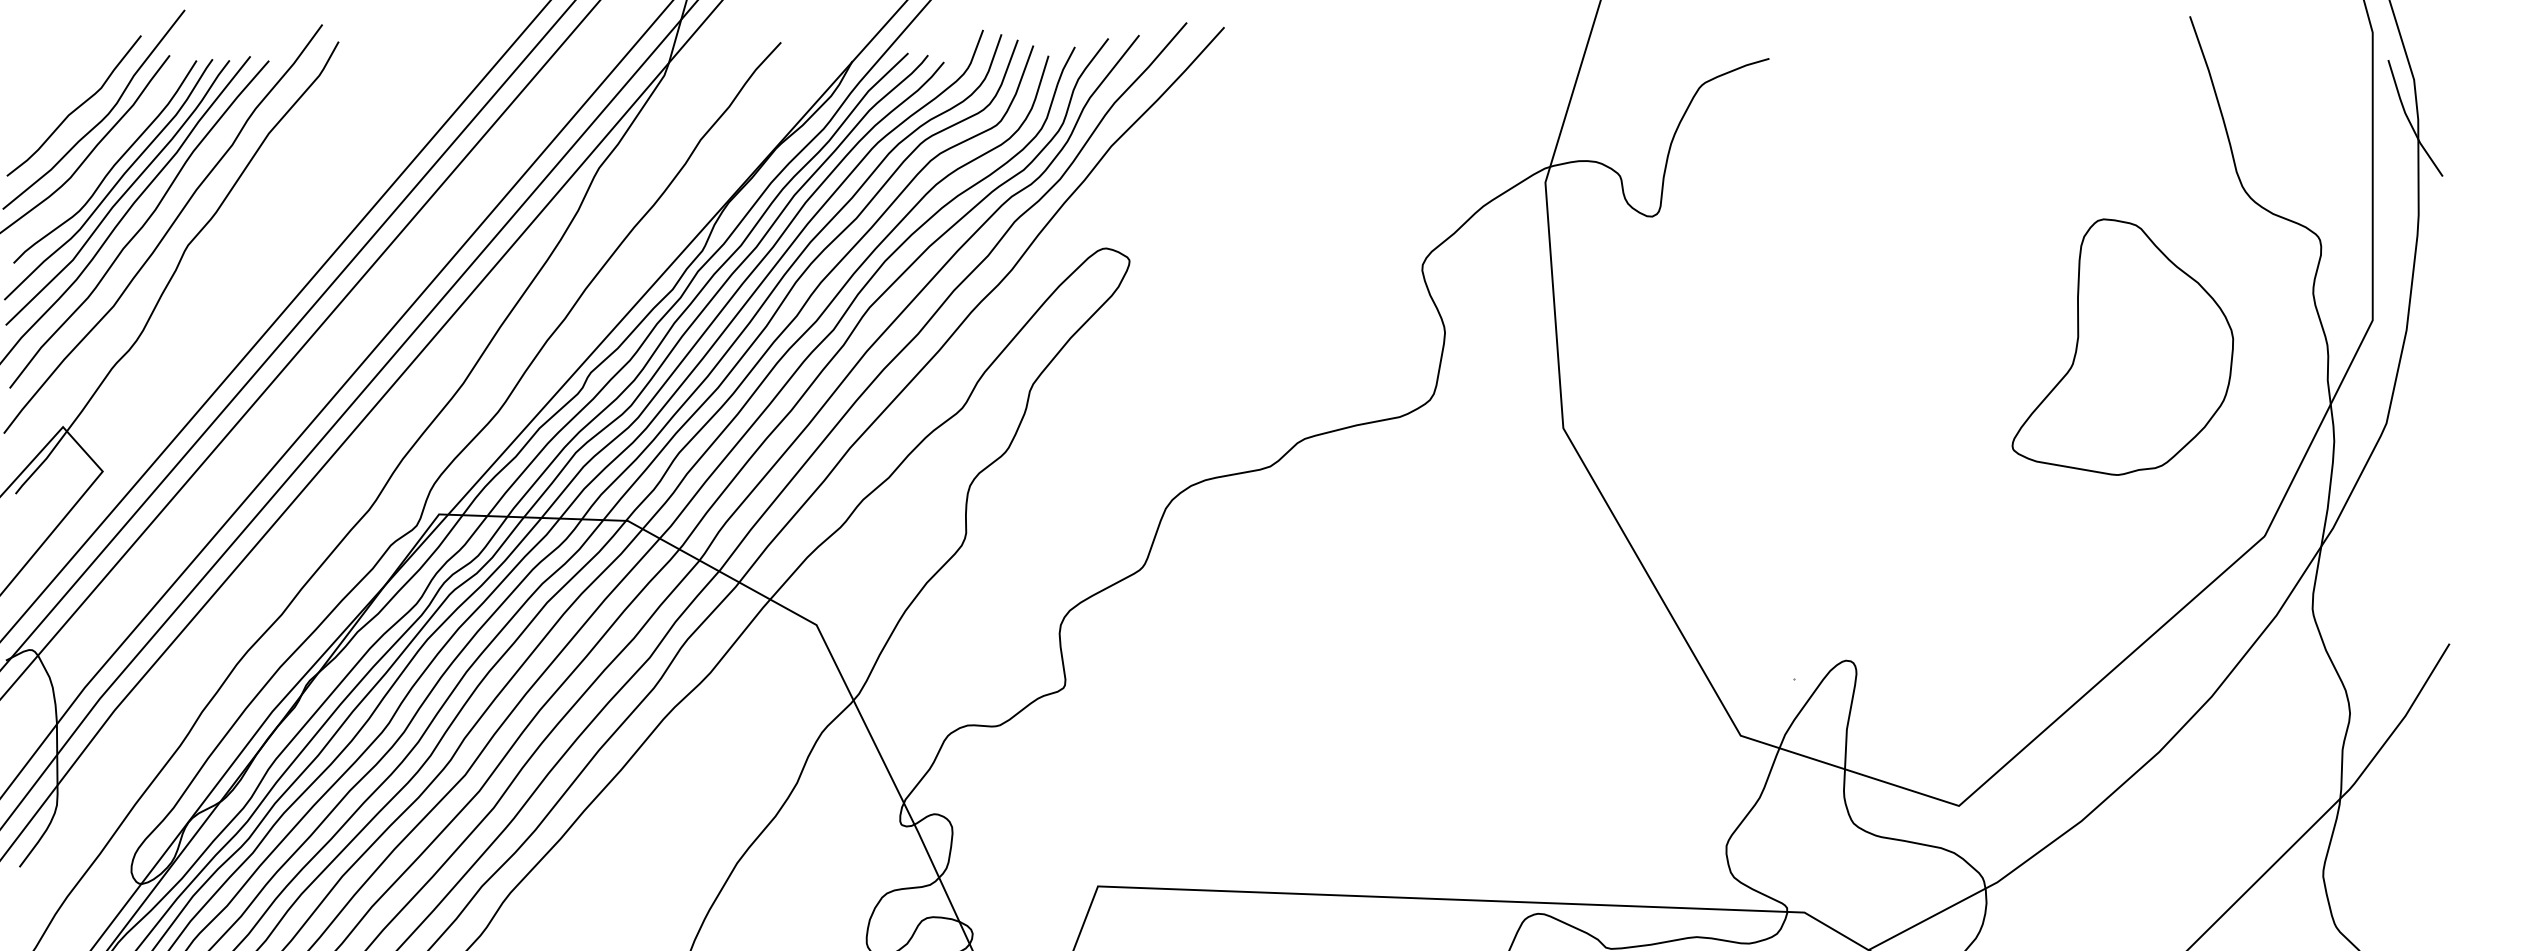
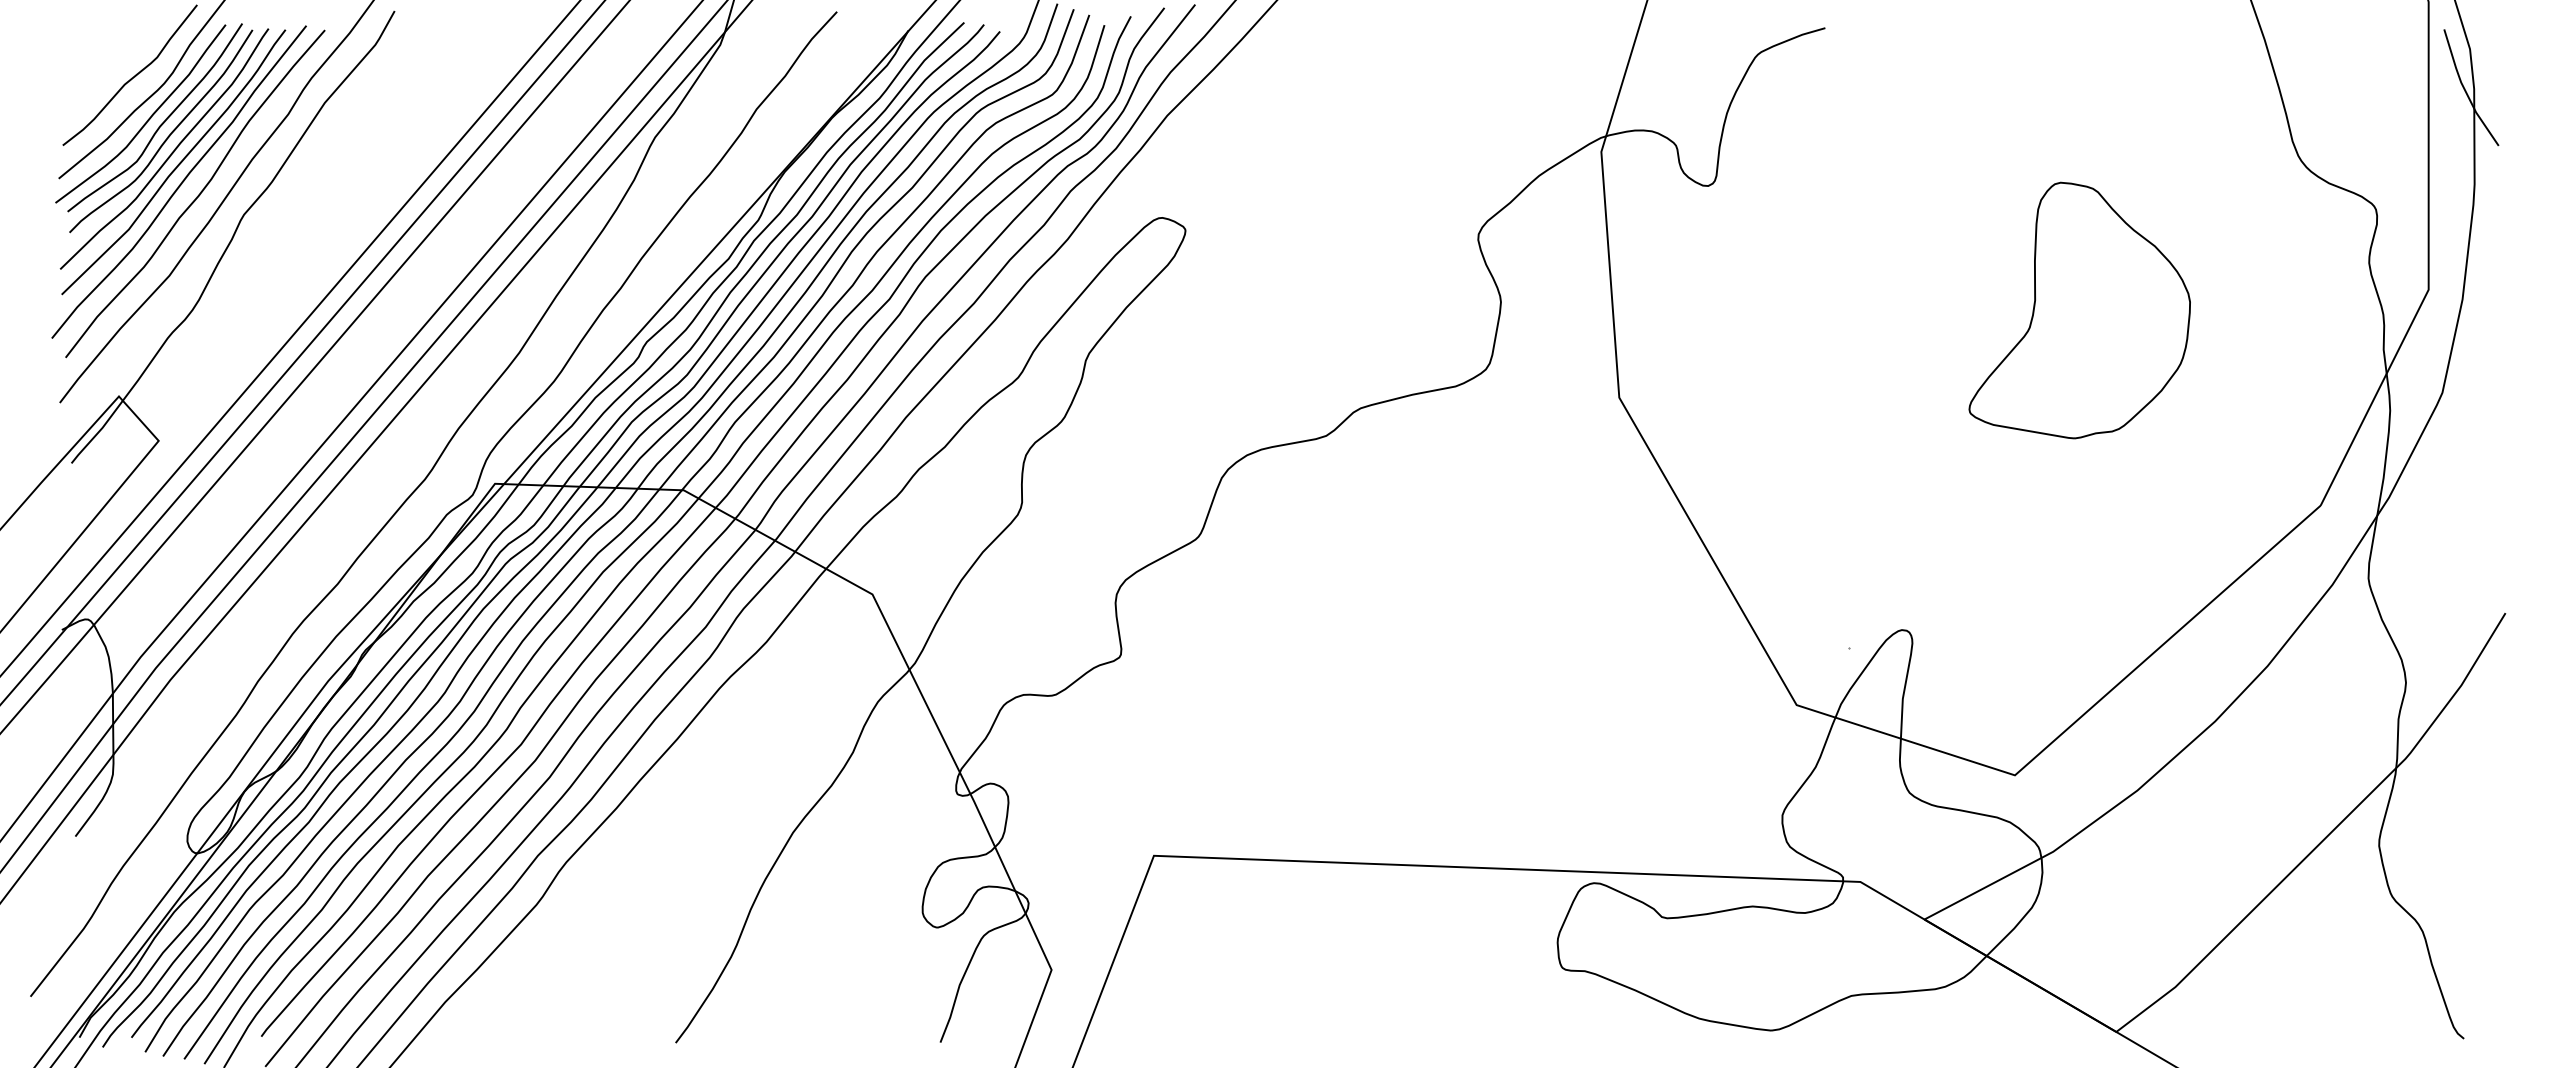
curve: (105, 154) -> (161, 123), added
part: (2122, 347) -> (2079, 310), moved

